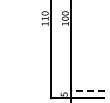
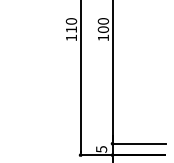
line: (88, 90) -> (139, 143), dashed -> solid

